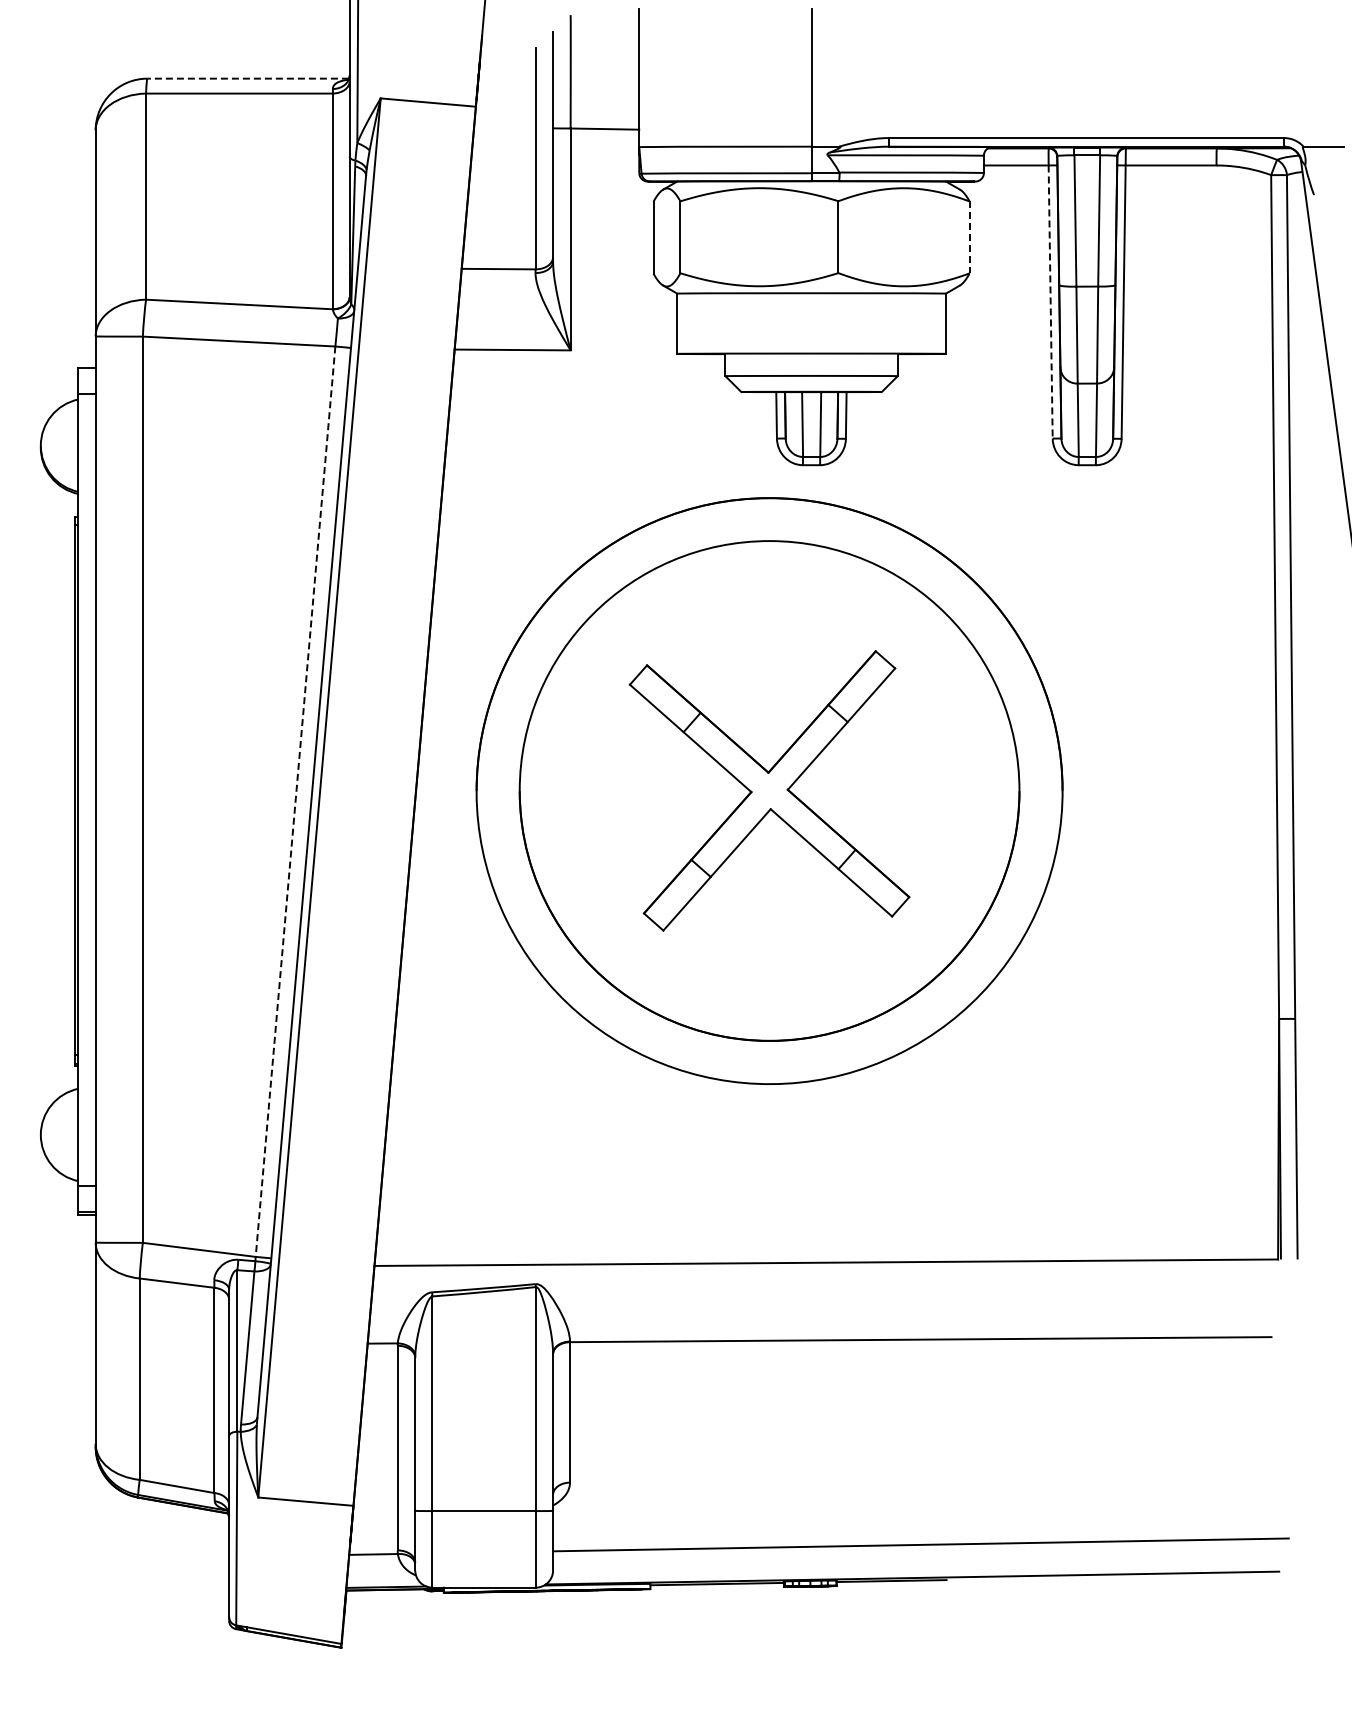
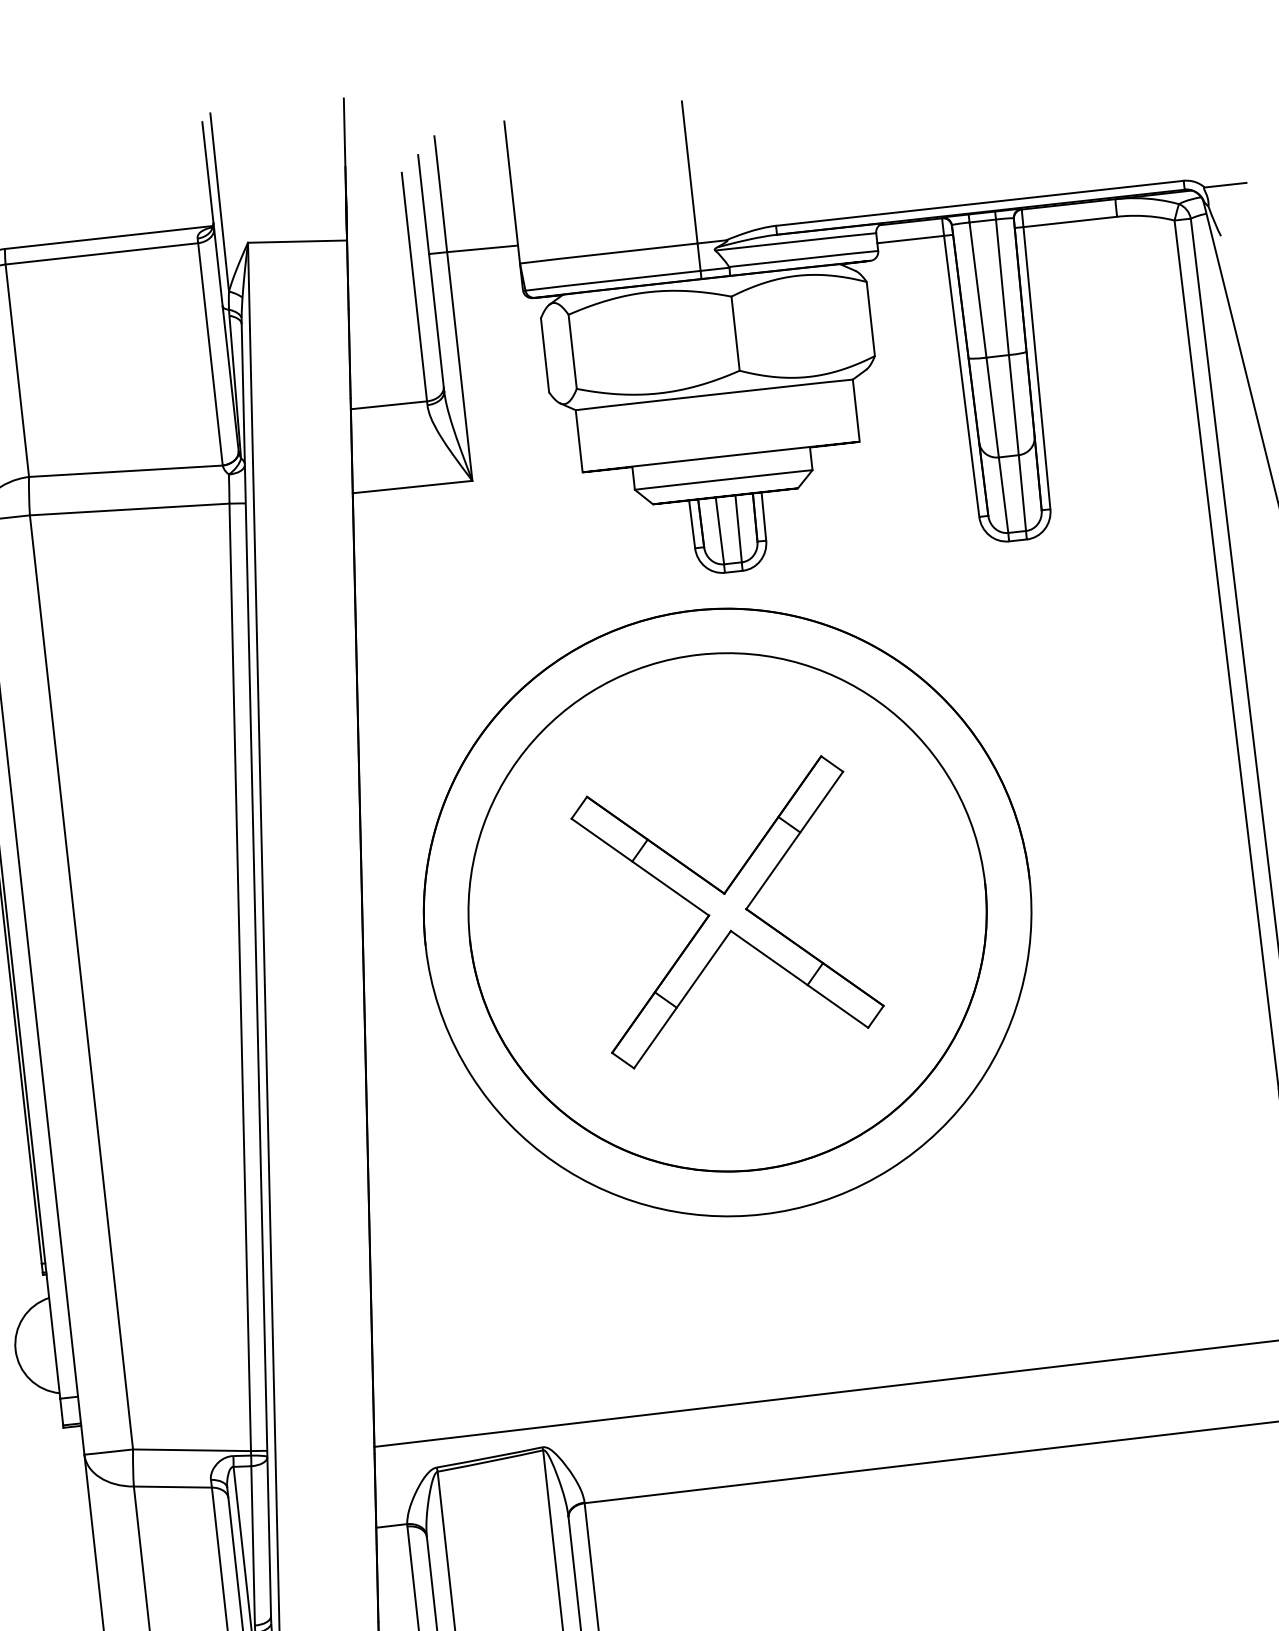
line: (248, 78) -> (109, 237), dashed -> solid
line: (969, 237) -> (870, 319), dashed -> solid
line: (1050, 302) -> (961, 376), dashed -> solid
line: (295, 801) -> (240, 977), dashed -> solid

